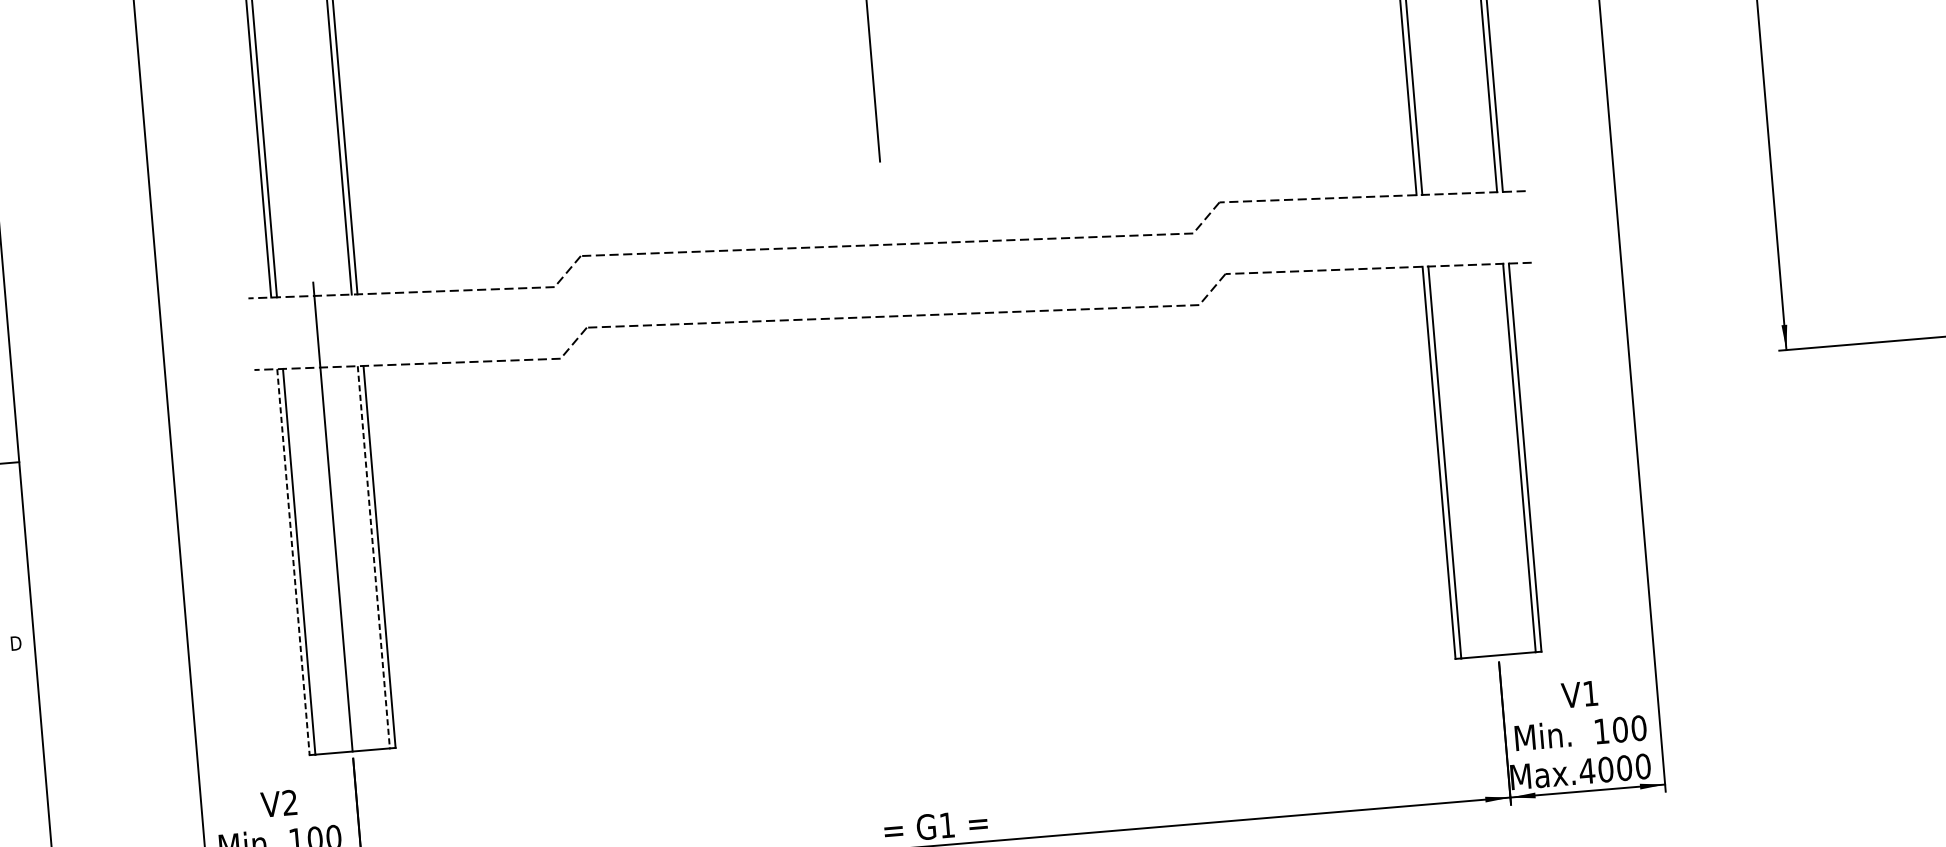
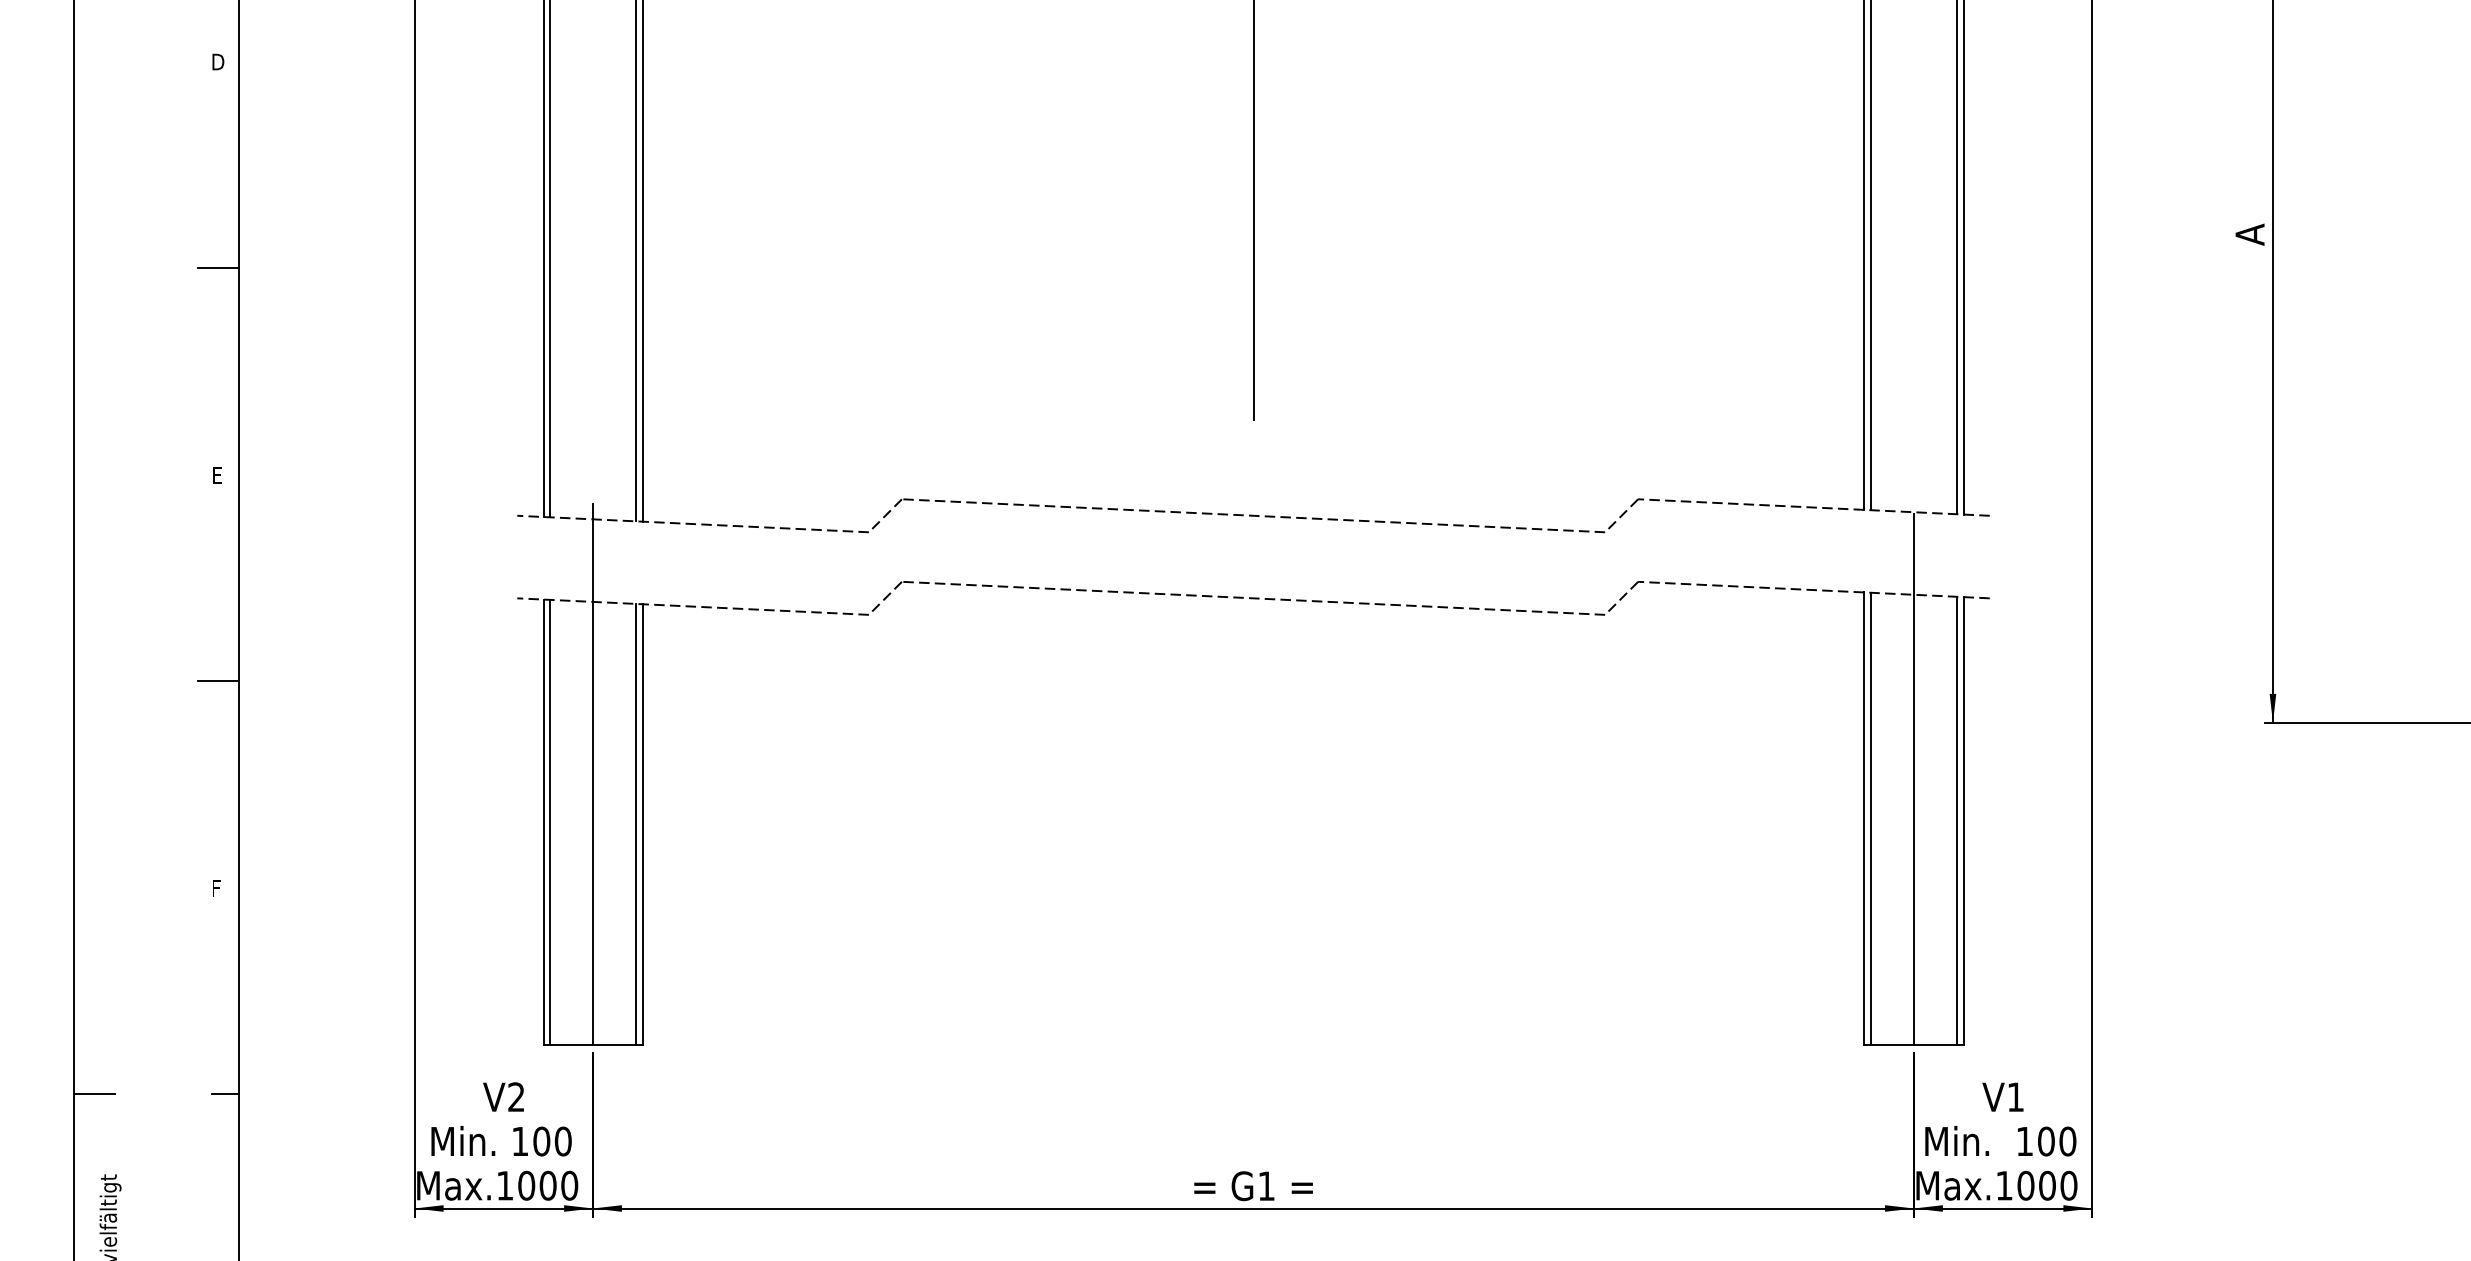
line: (1479, 424) -> (1914, 778), added
line: (373, 557) -> (635, 824), dashed -> solid
line: (293, 562) -> (543, 822), dashed -> solid
text: (16, 643) -> (218, 888), D -> F
text: (1587, 770) -> (2004, 1185), Max.4000 -> Max.1000
line: (37, 821) -> (225, 1094), added

